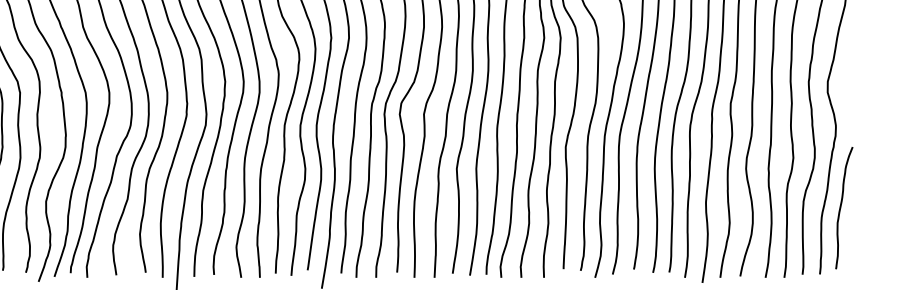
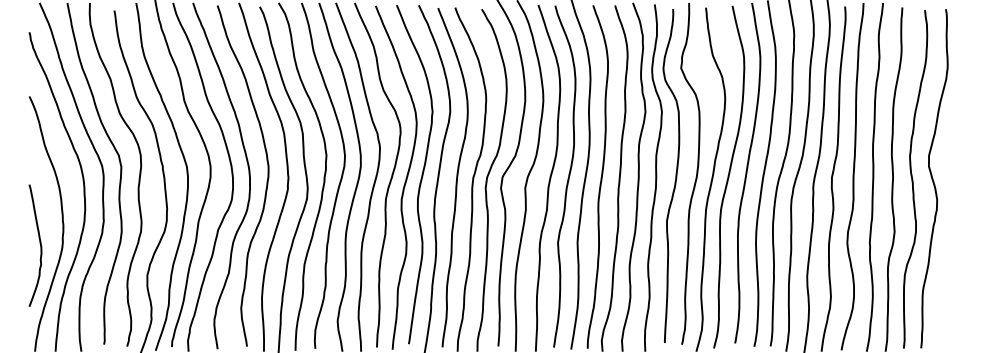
curve: (841, 207) -> (942, 281), removed

